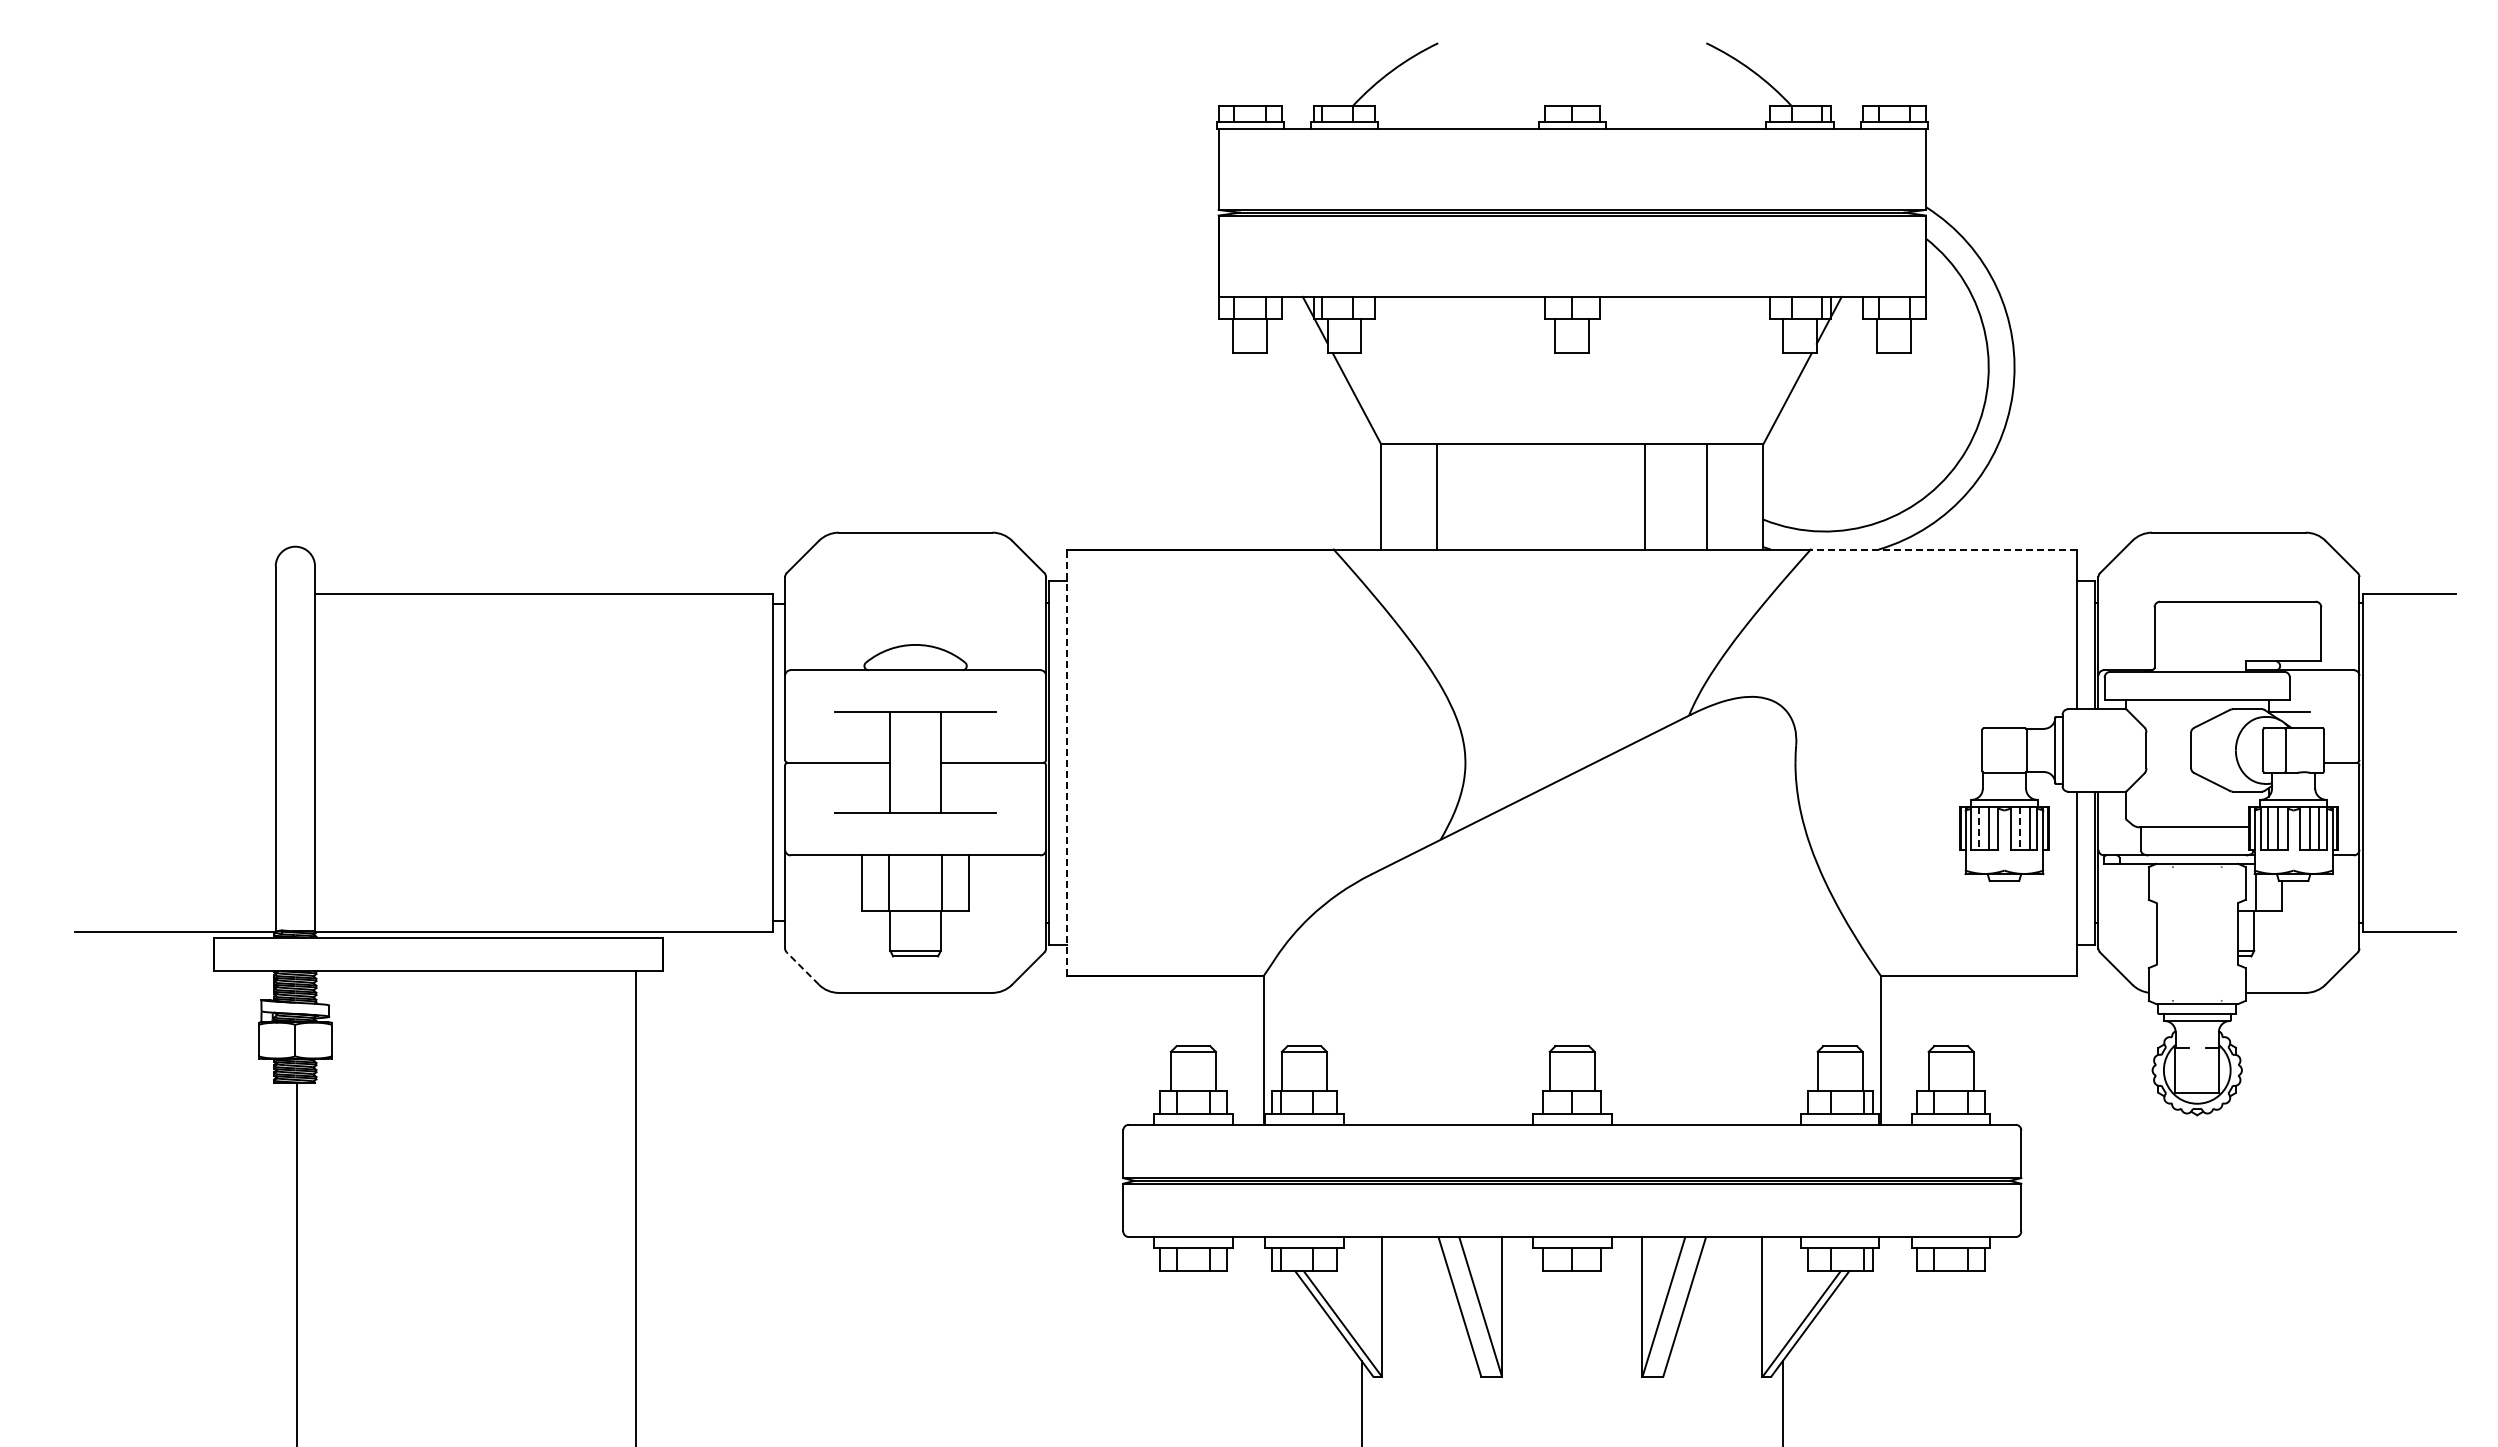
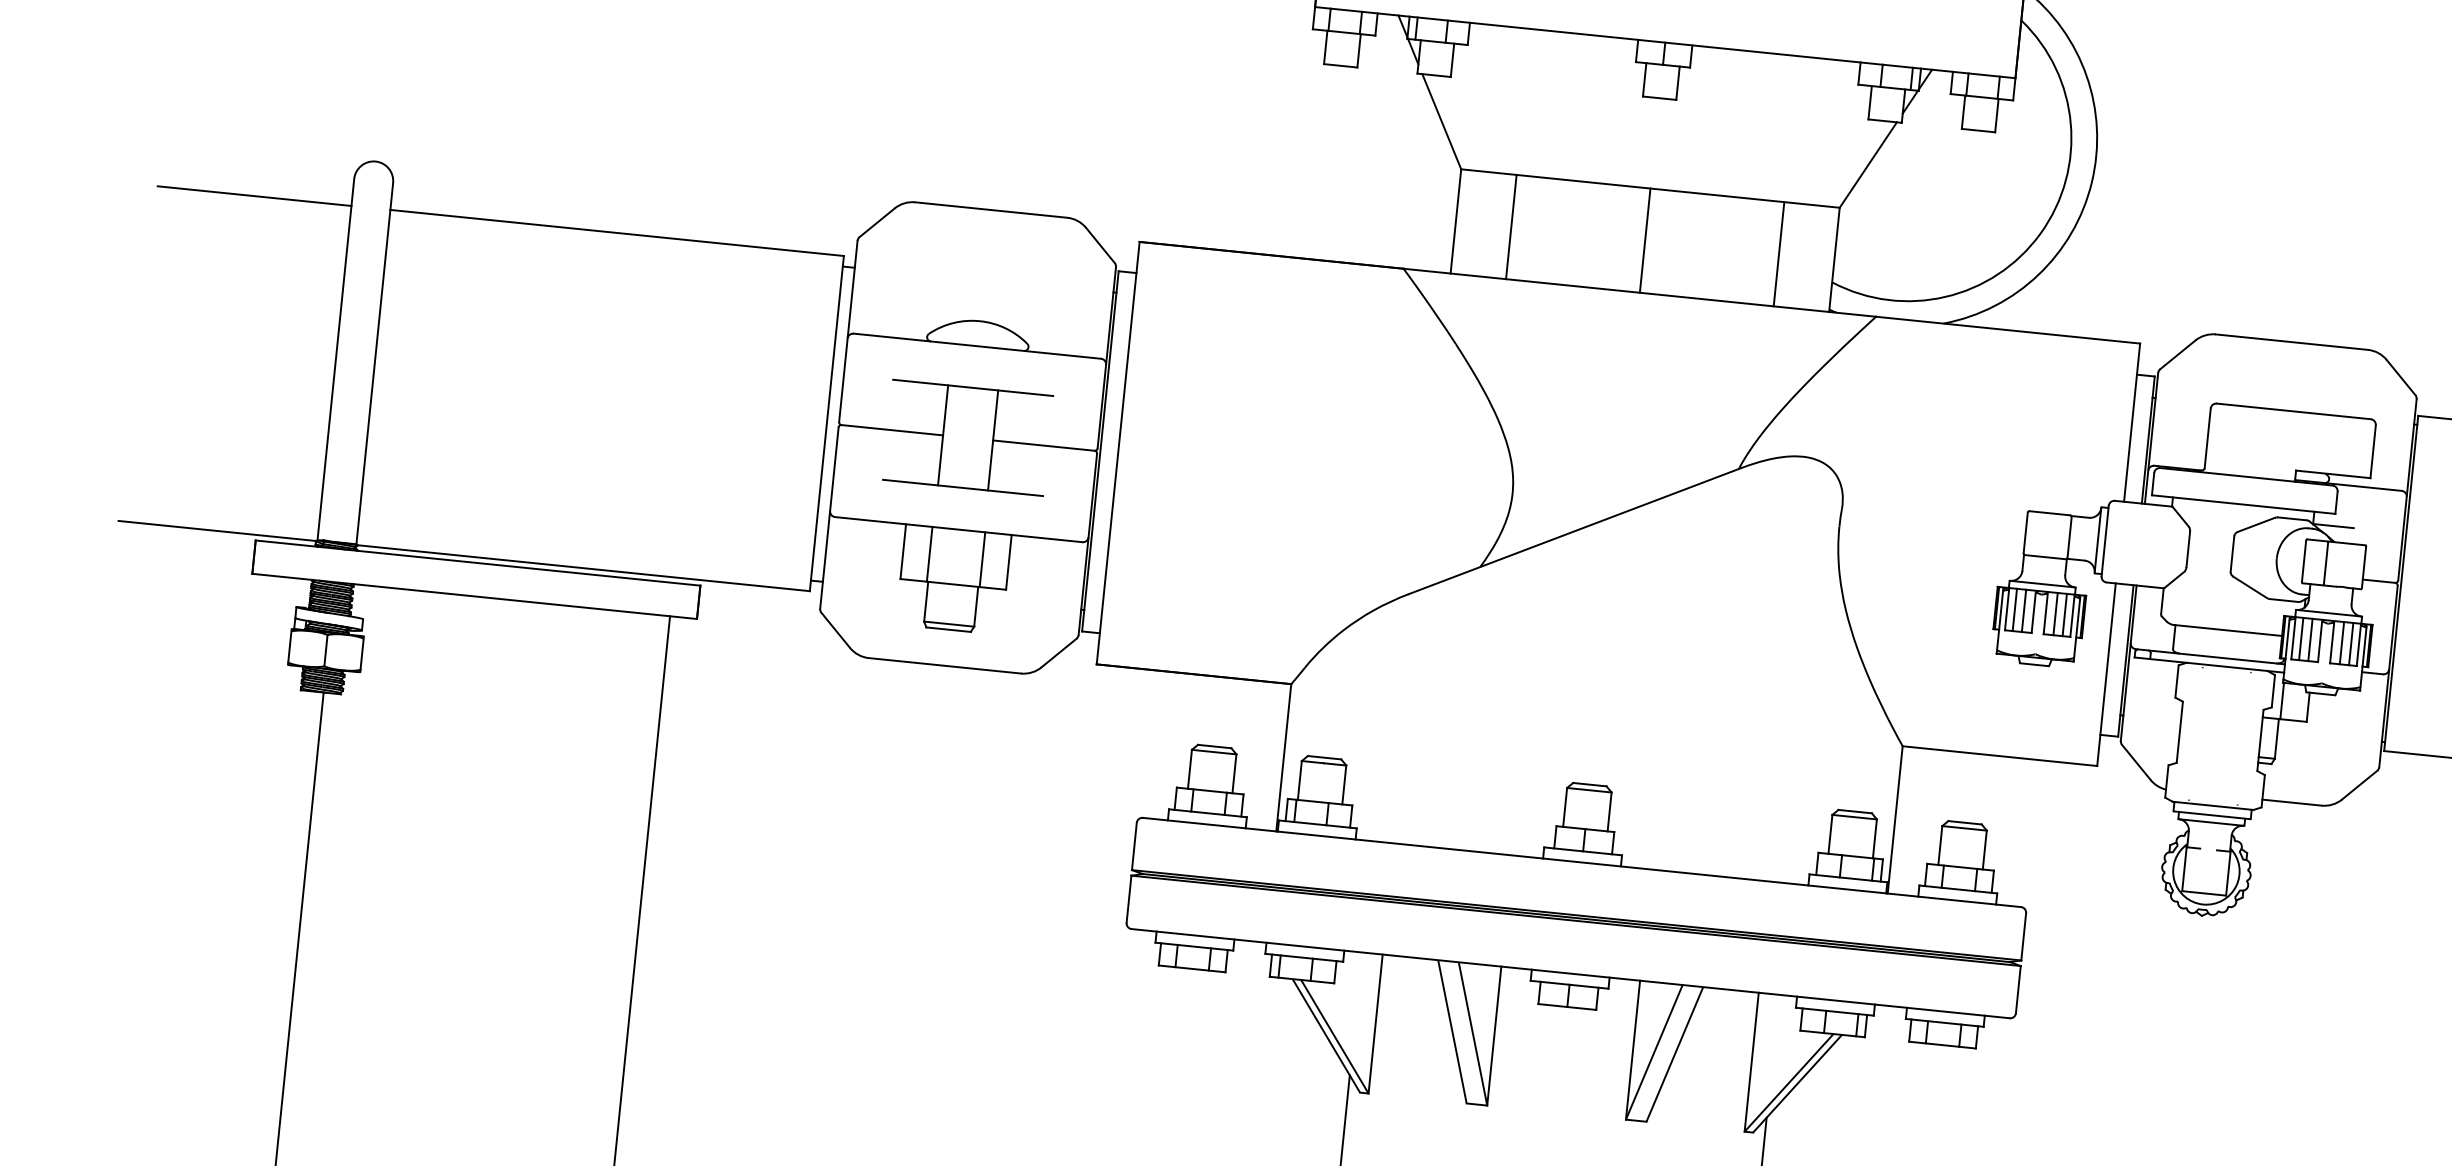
line: (1645, 496) -> (1645, 240), moved
line: (1943, 549) -> (2007, 330), dashed -> solid
line: (177, 593) -> (254, 196), added
line: (1067, 762) -> (1118, 452), dashed -> solid
line: (1979, 828) -> (2015, 610), dashed -> solid
line: (2020, 828) -> (2055, 614), dashed -> solid
line: (802, 968) -> (835, 630), dashed -> solid

